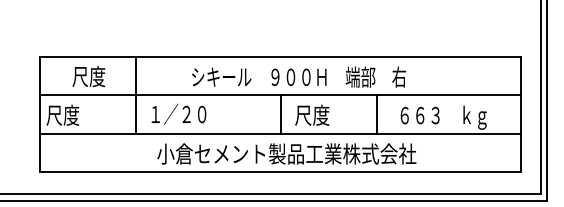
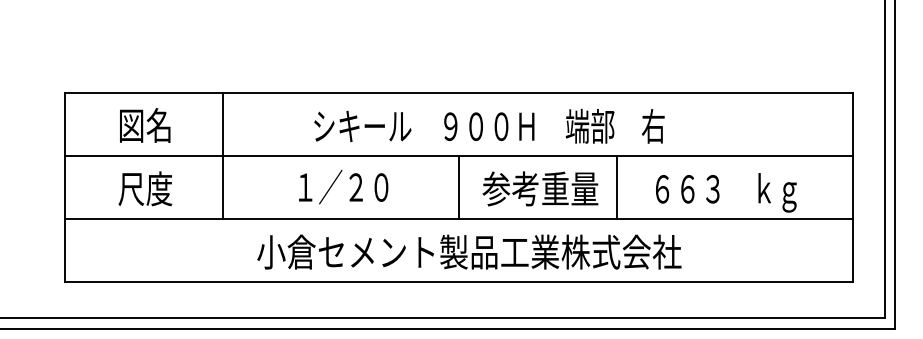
text: (88, 76) -> (144, 125), 尺度 -> 図名
text: (178, 113) -> (342, 185), moved
text: (62, 114) -> (144, 187), moved
text: (330, 114) -> (540, 187), 尺度 -> 参考重量

